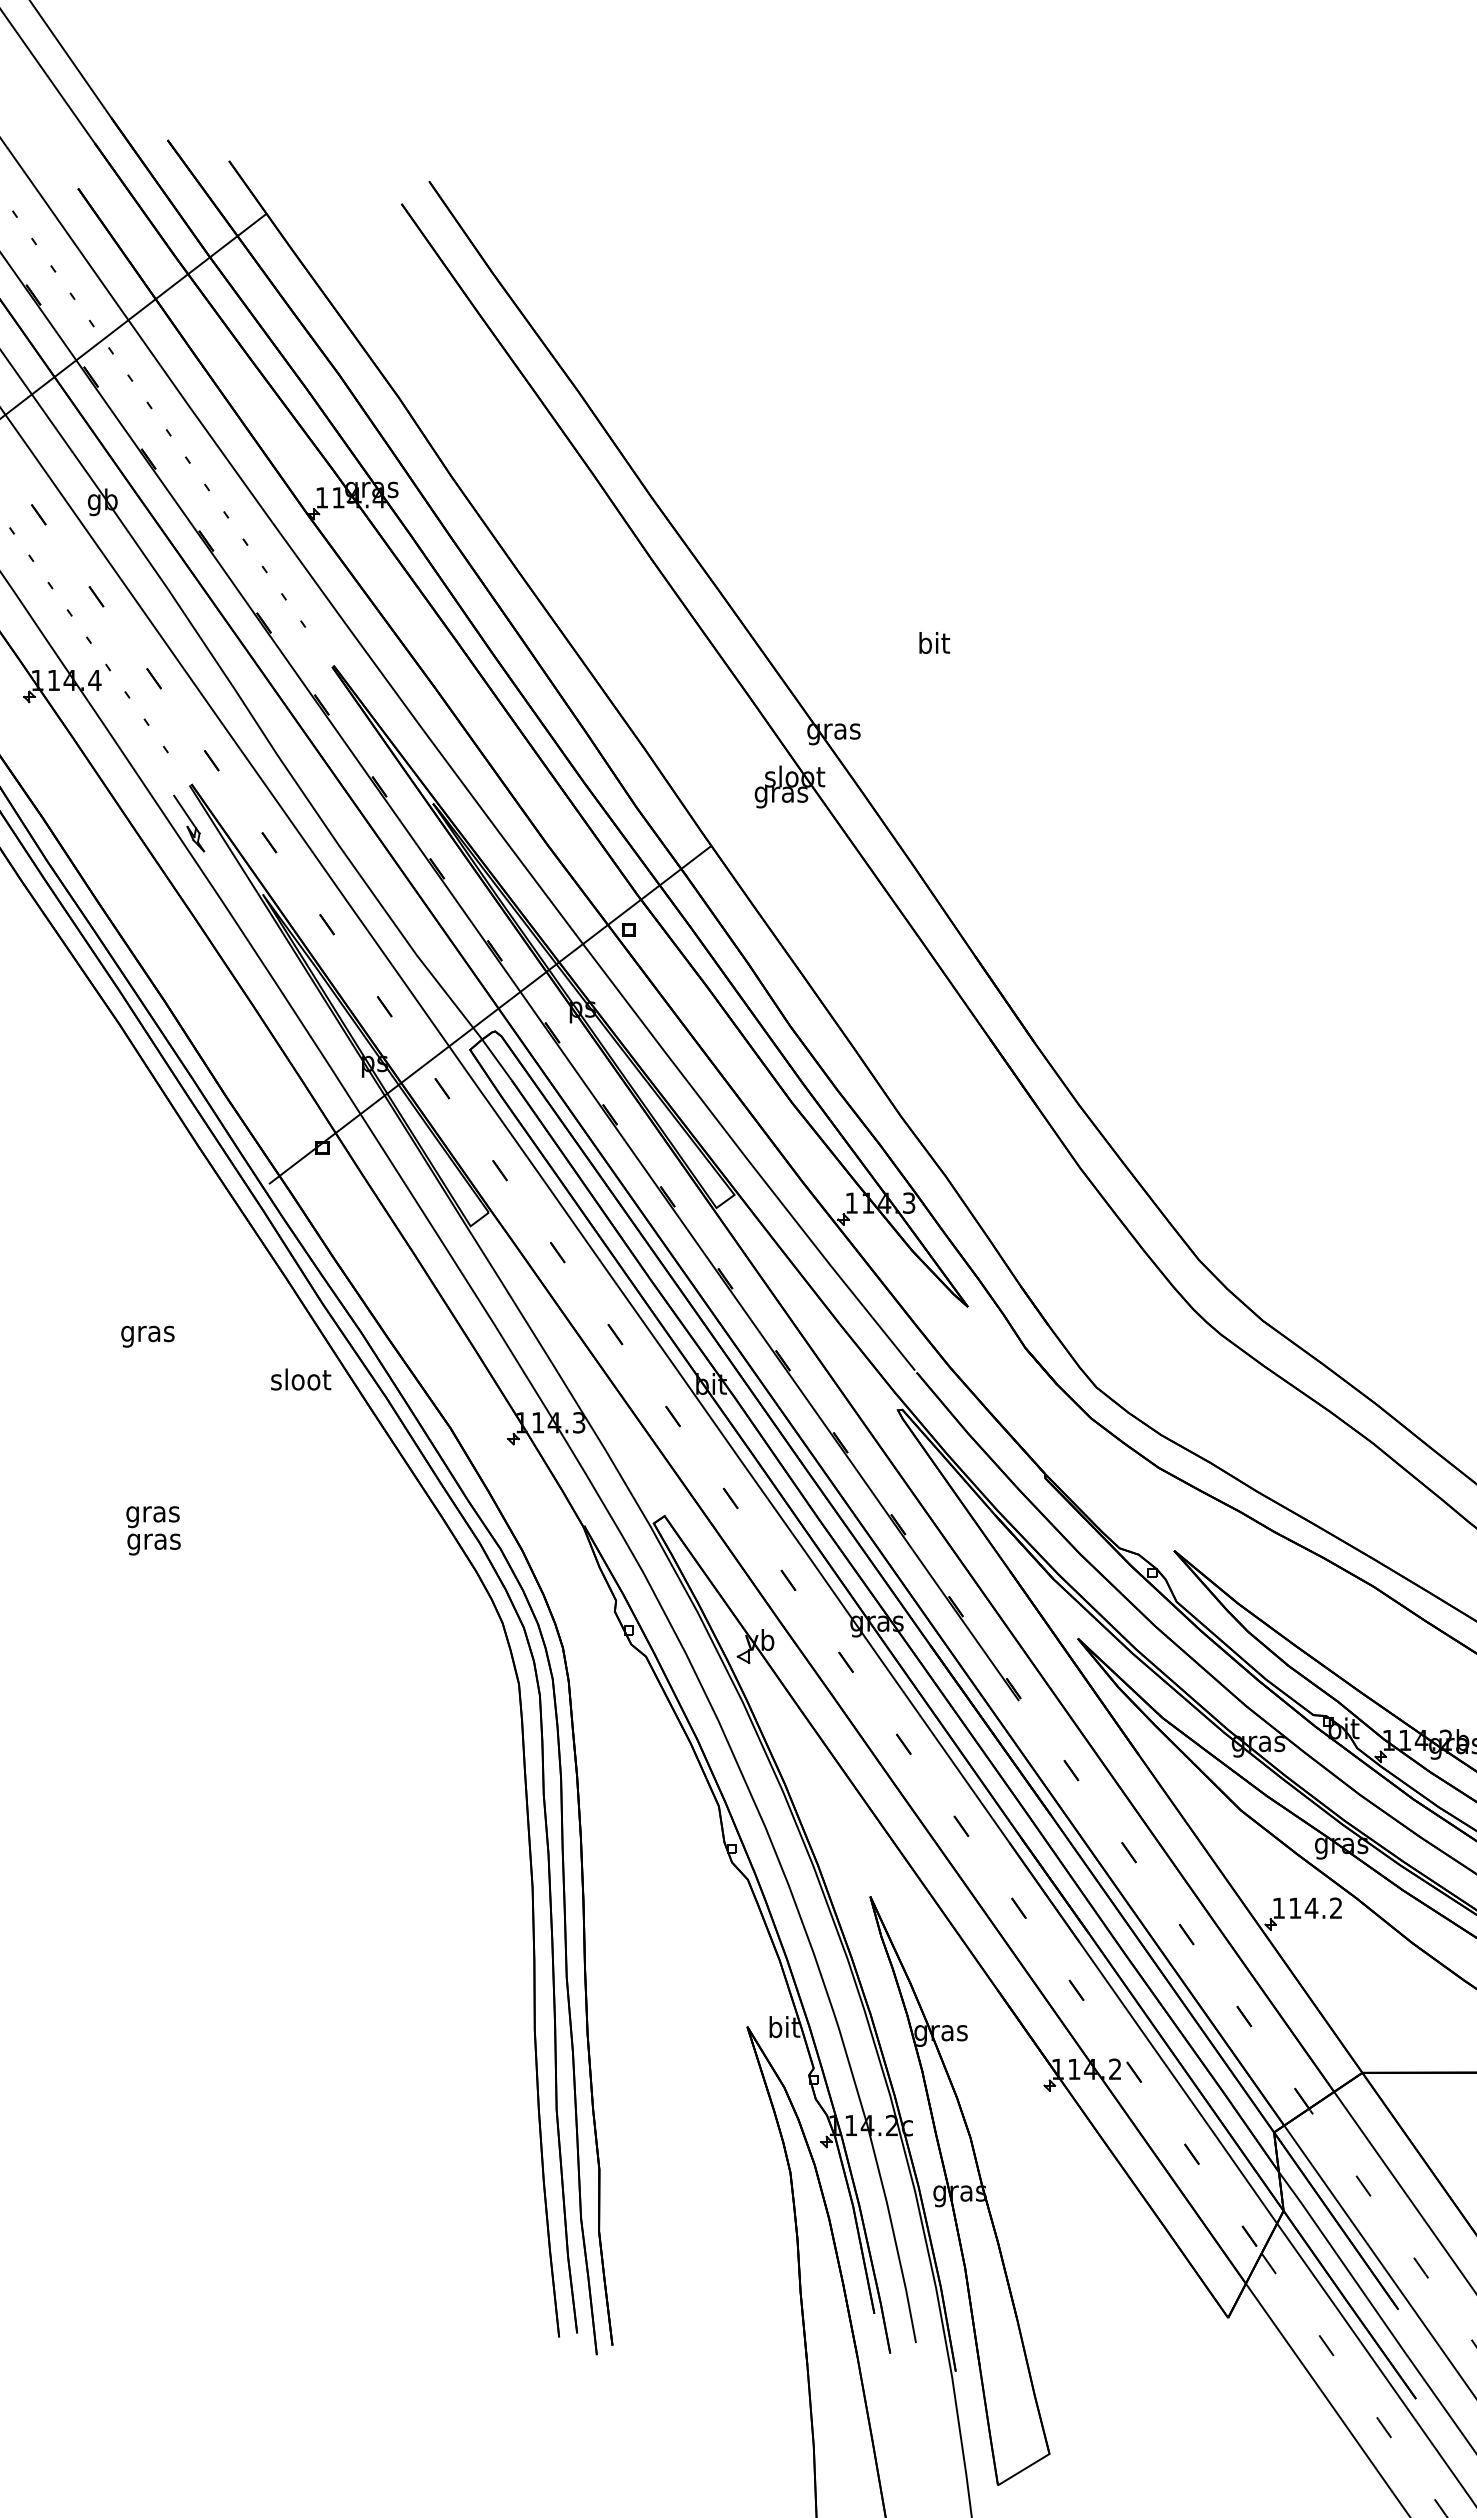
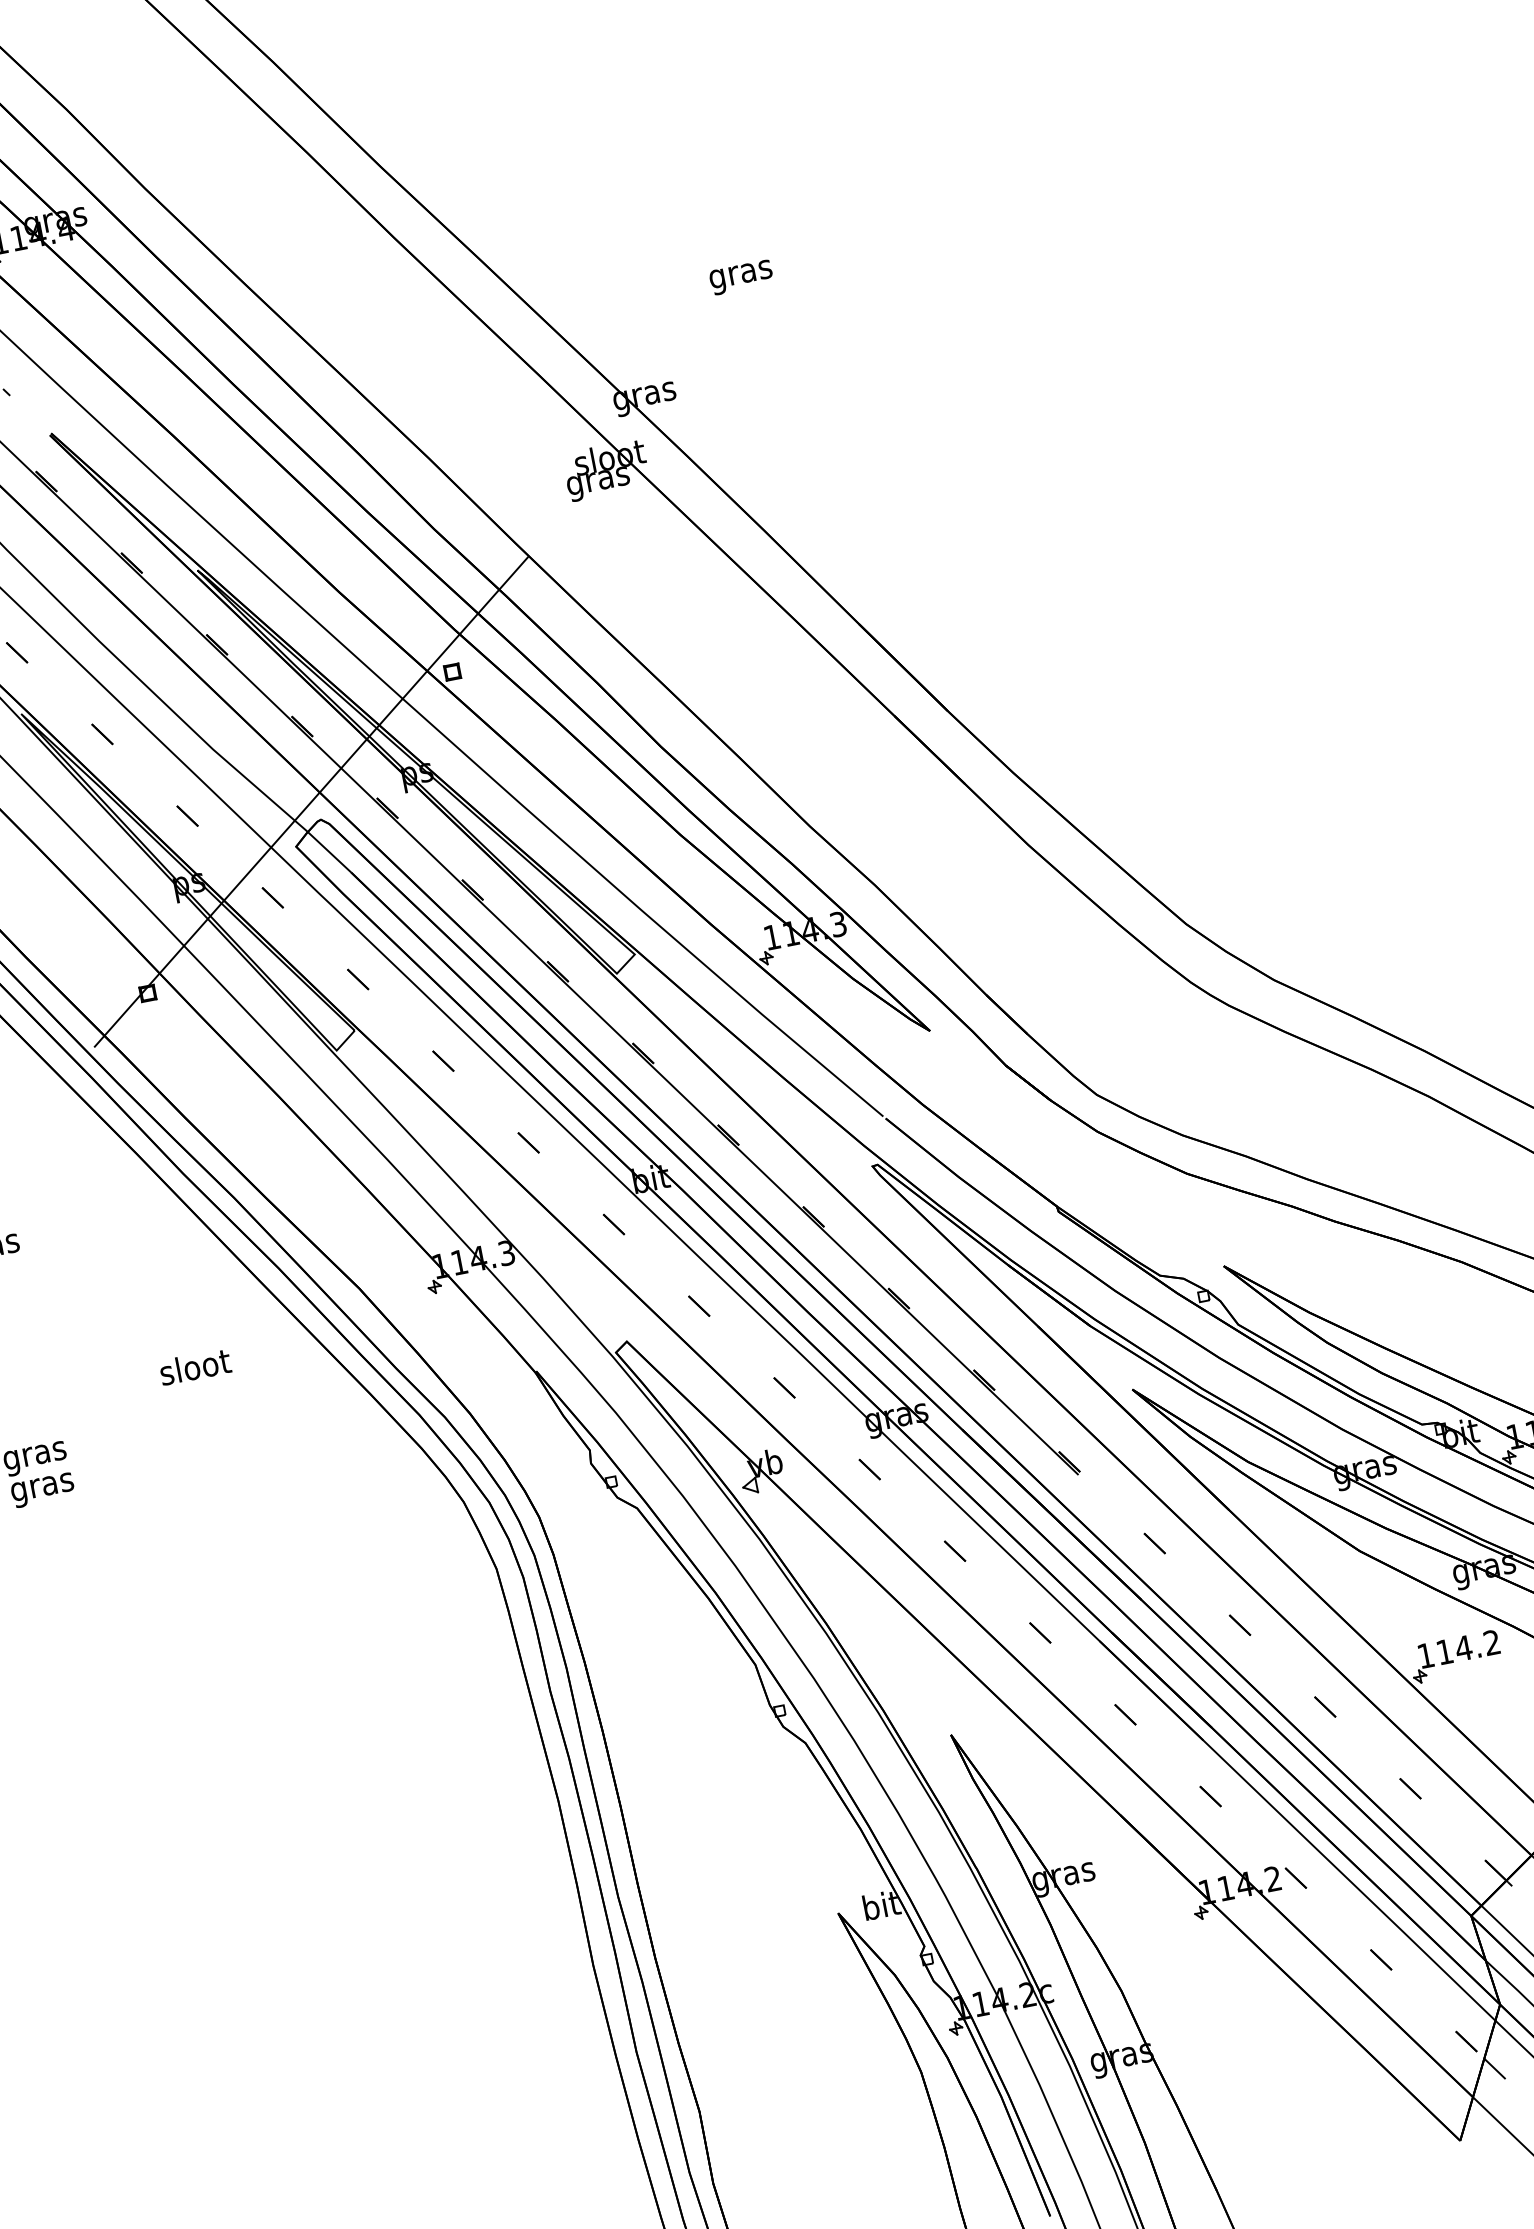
text: (933, 645) -> (740, 274), bit -> gras
text: (301, 1379) -> (195, 1366), moved

